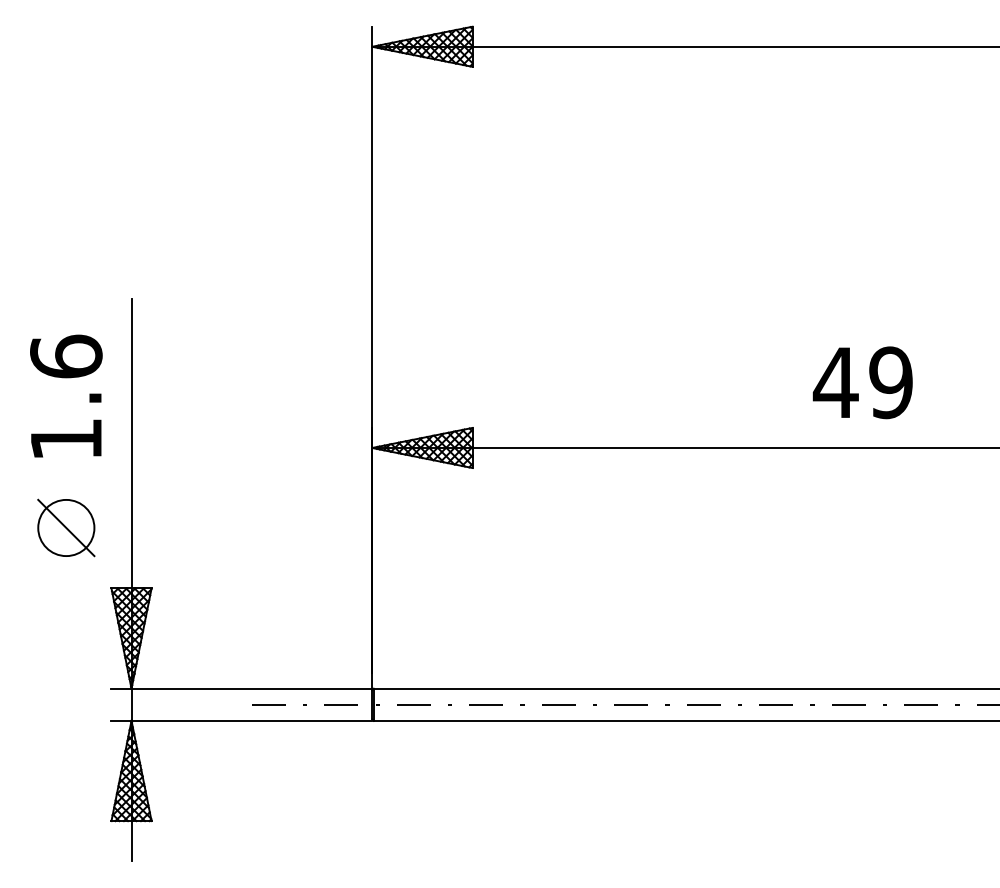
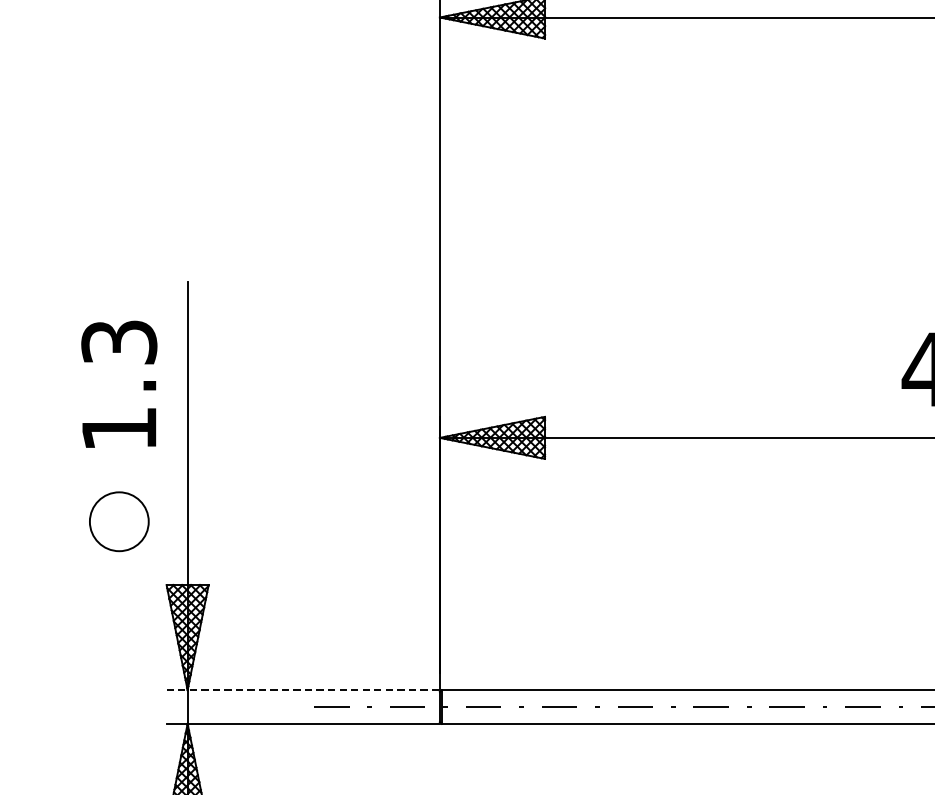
text: (66, 356) -> (119, 342), 1.6 -> 1.3
line: (66, 527) -> (119, 521), removed
line: (242, 688) -> (303, 689), solid -> dashed

